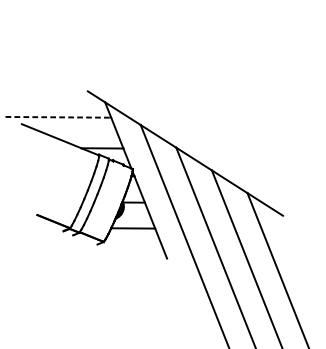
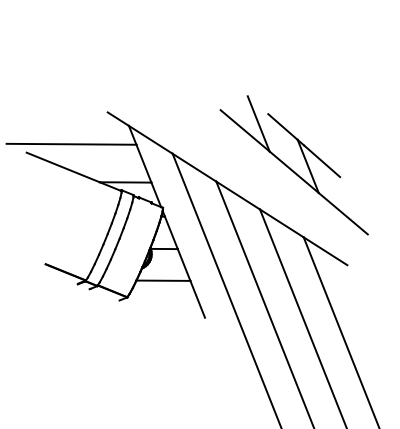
line: (58, 117) -> (71, 144), dashed -> solid
part: (239, 134) -> (293, 165), added

